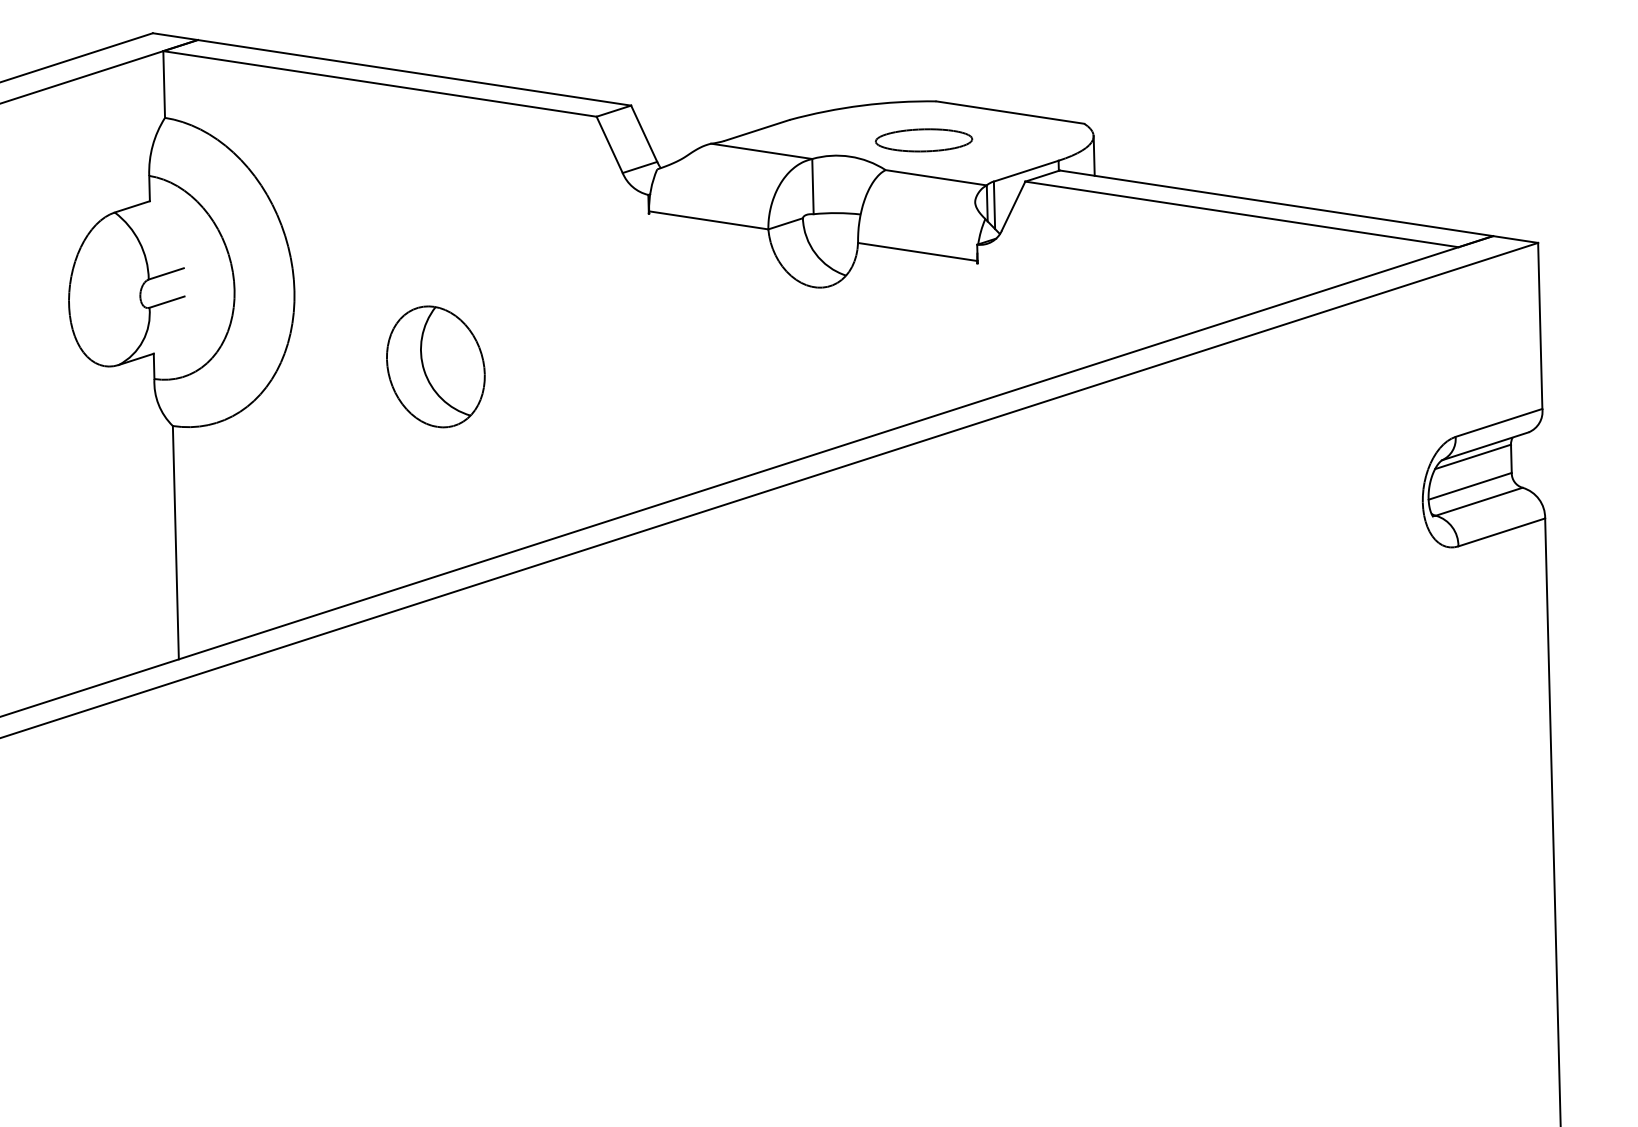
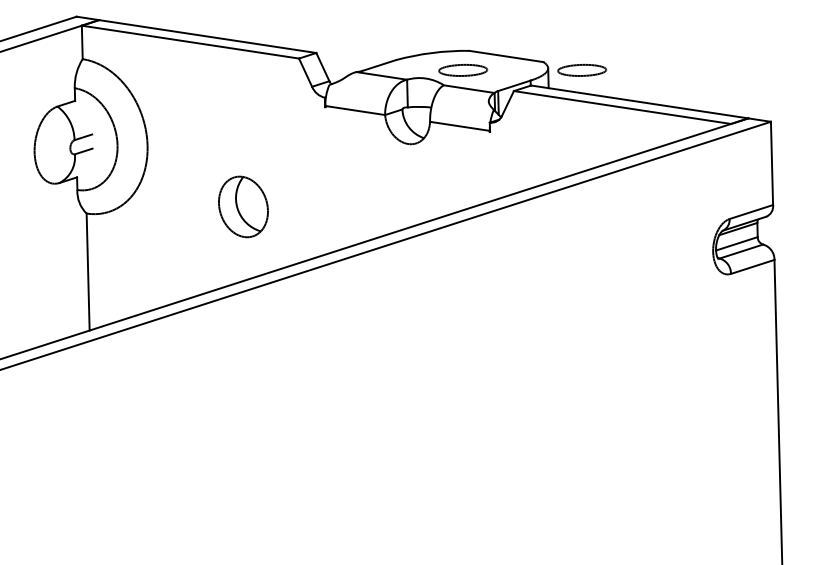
part: (1162, 140) -> (582, 70), added
part: (435, 365) -> (243, 206), moved

